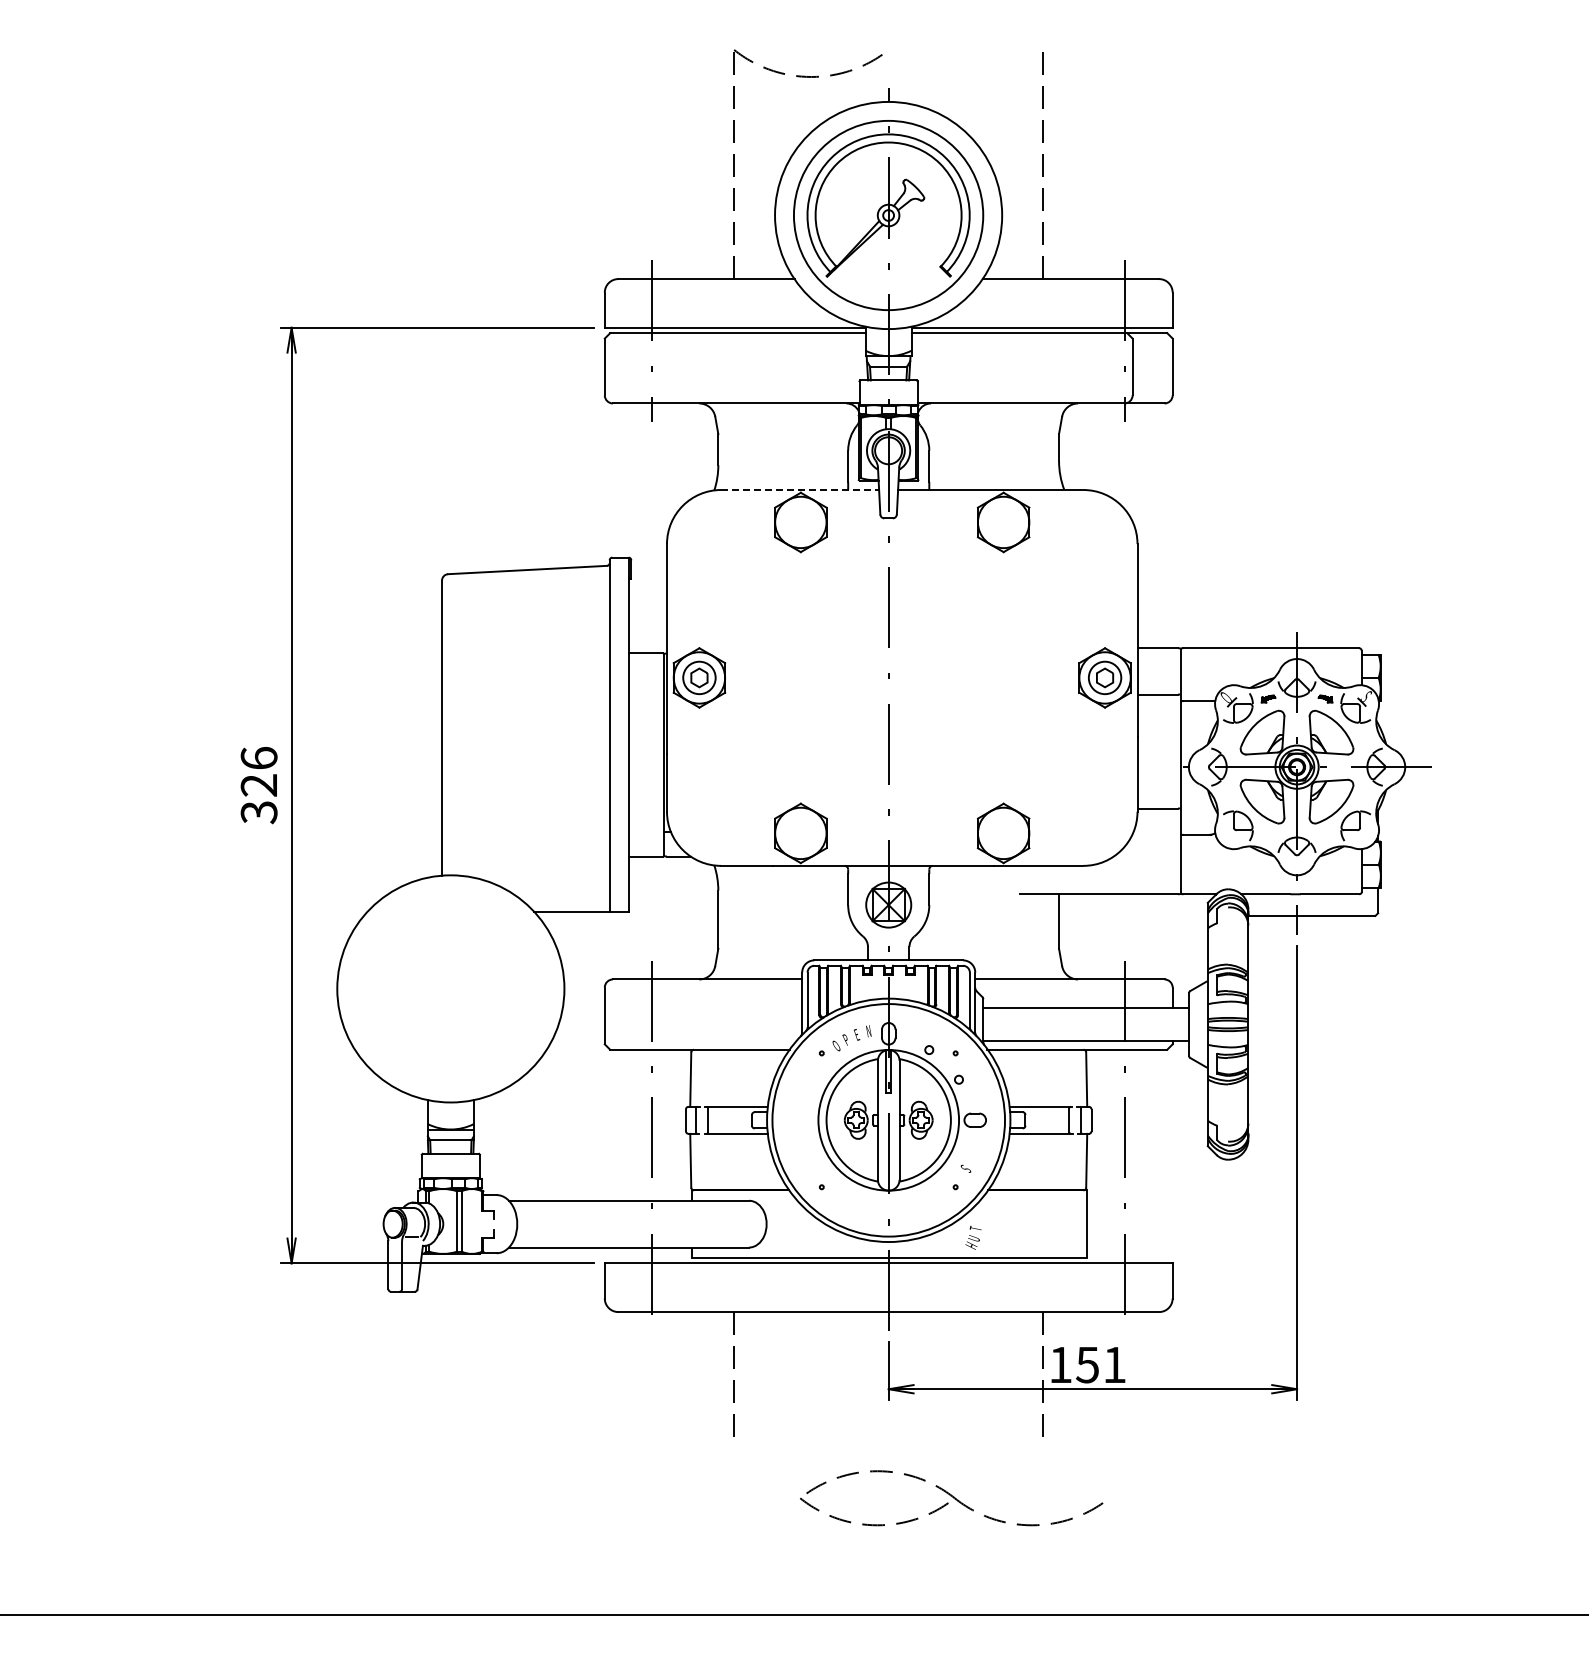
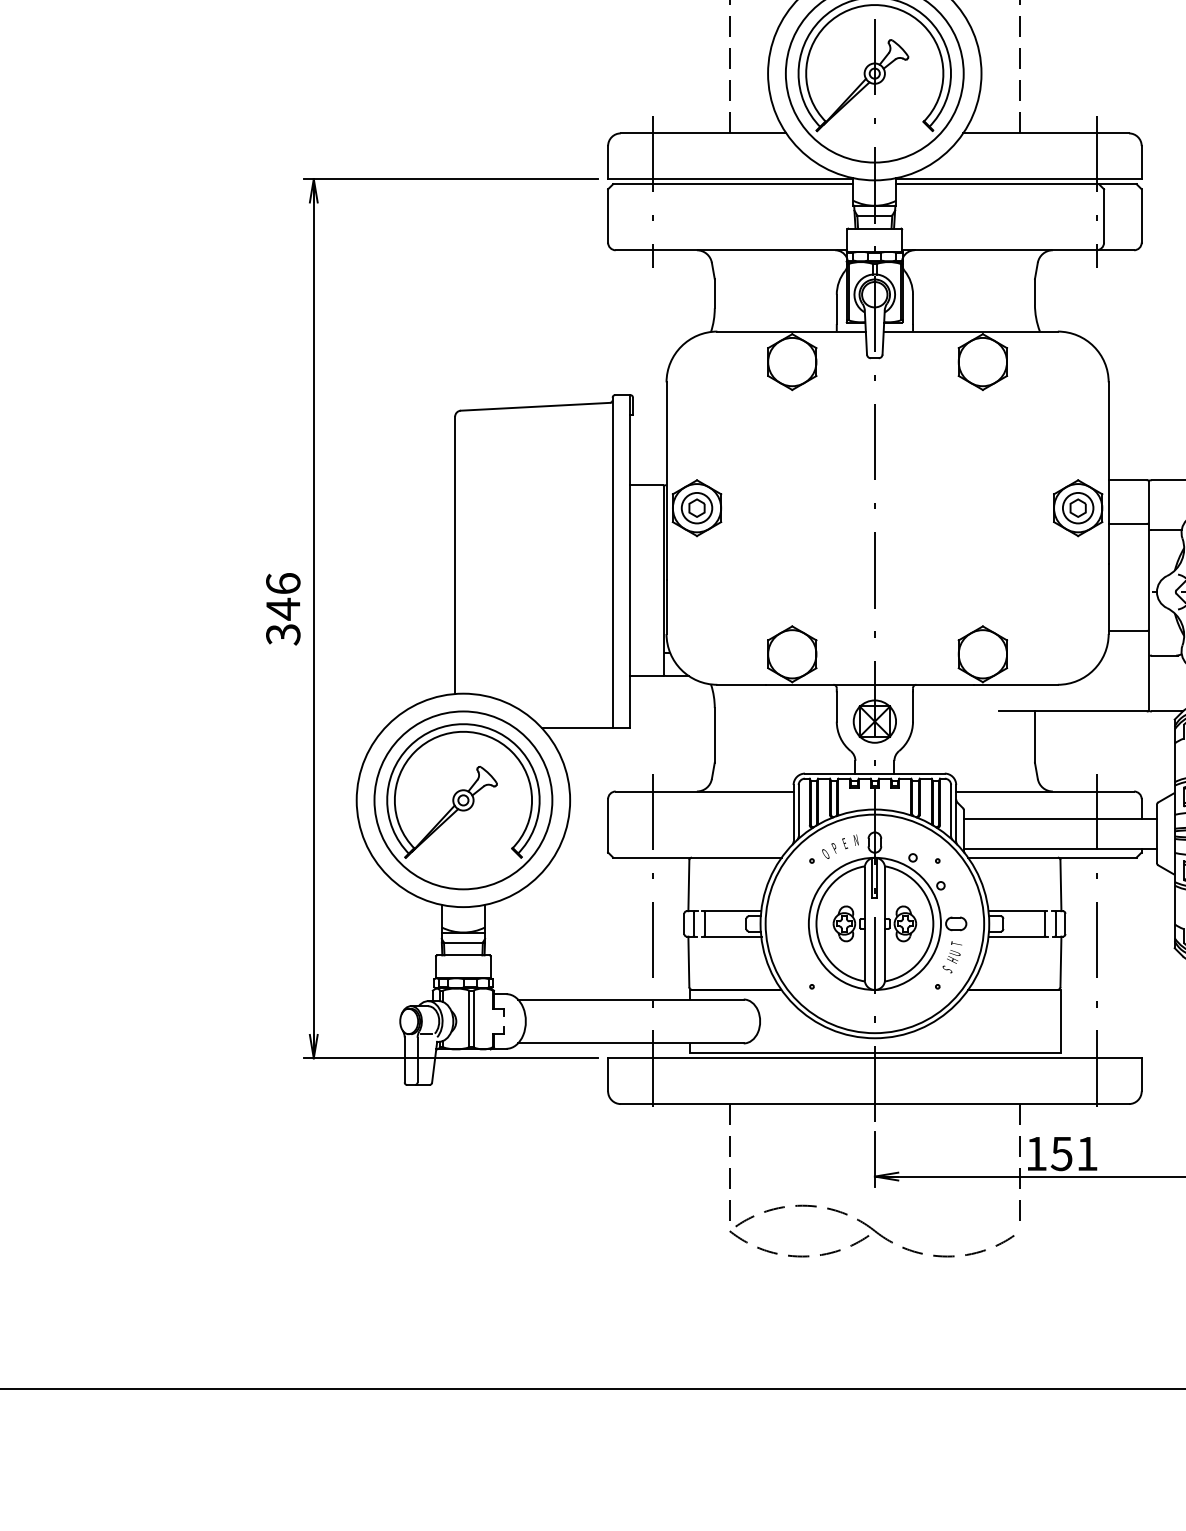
line: (800, 490) -> (791, 332), dashed -> solid
text: (258, 785) -> (282, 609), 326 -> 346
part: (450, 988) -> (463, 800), added
text: (973, 1237) -> (954, 952), moved
part: (951, 1498) -> (871, 1231), moved

